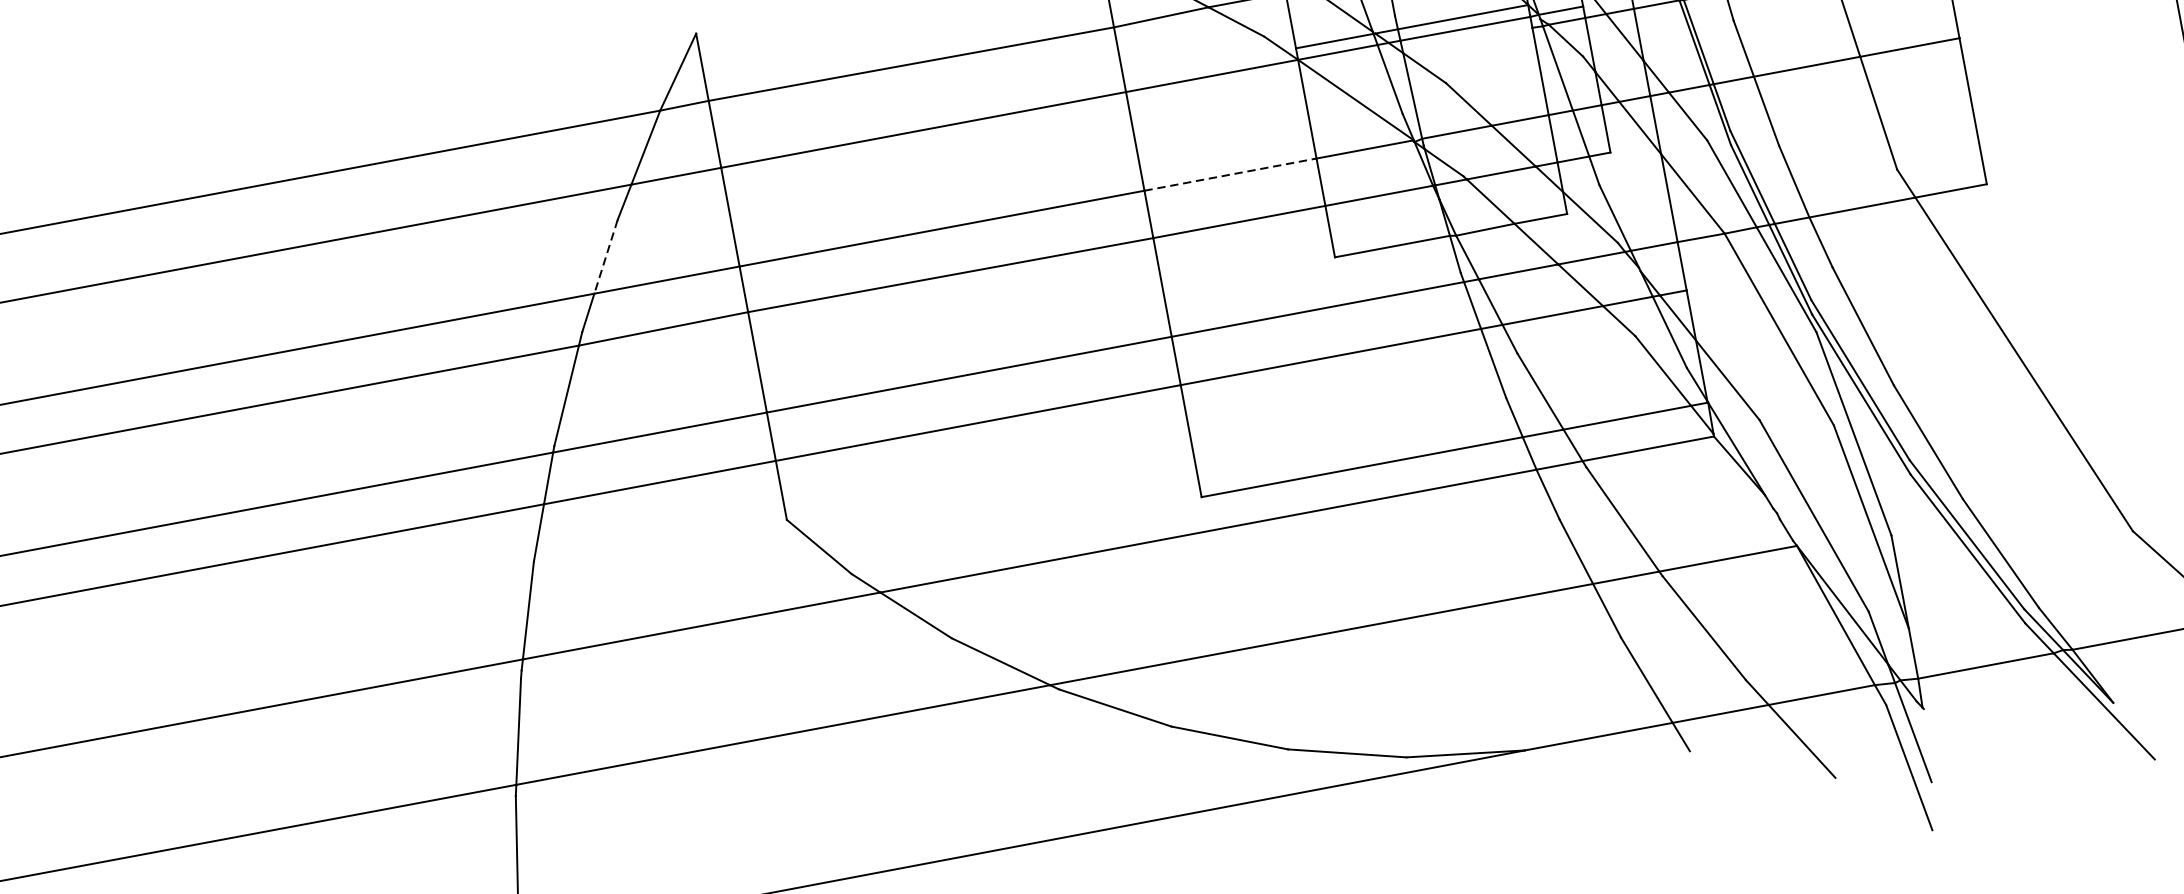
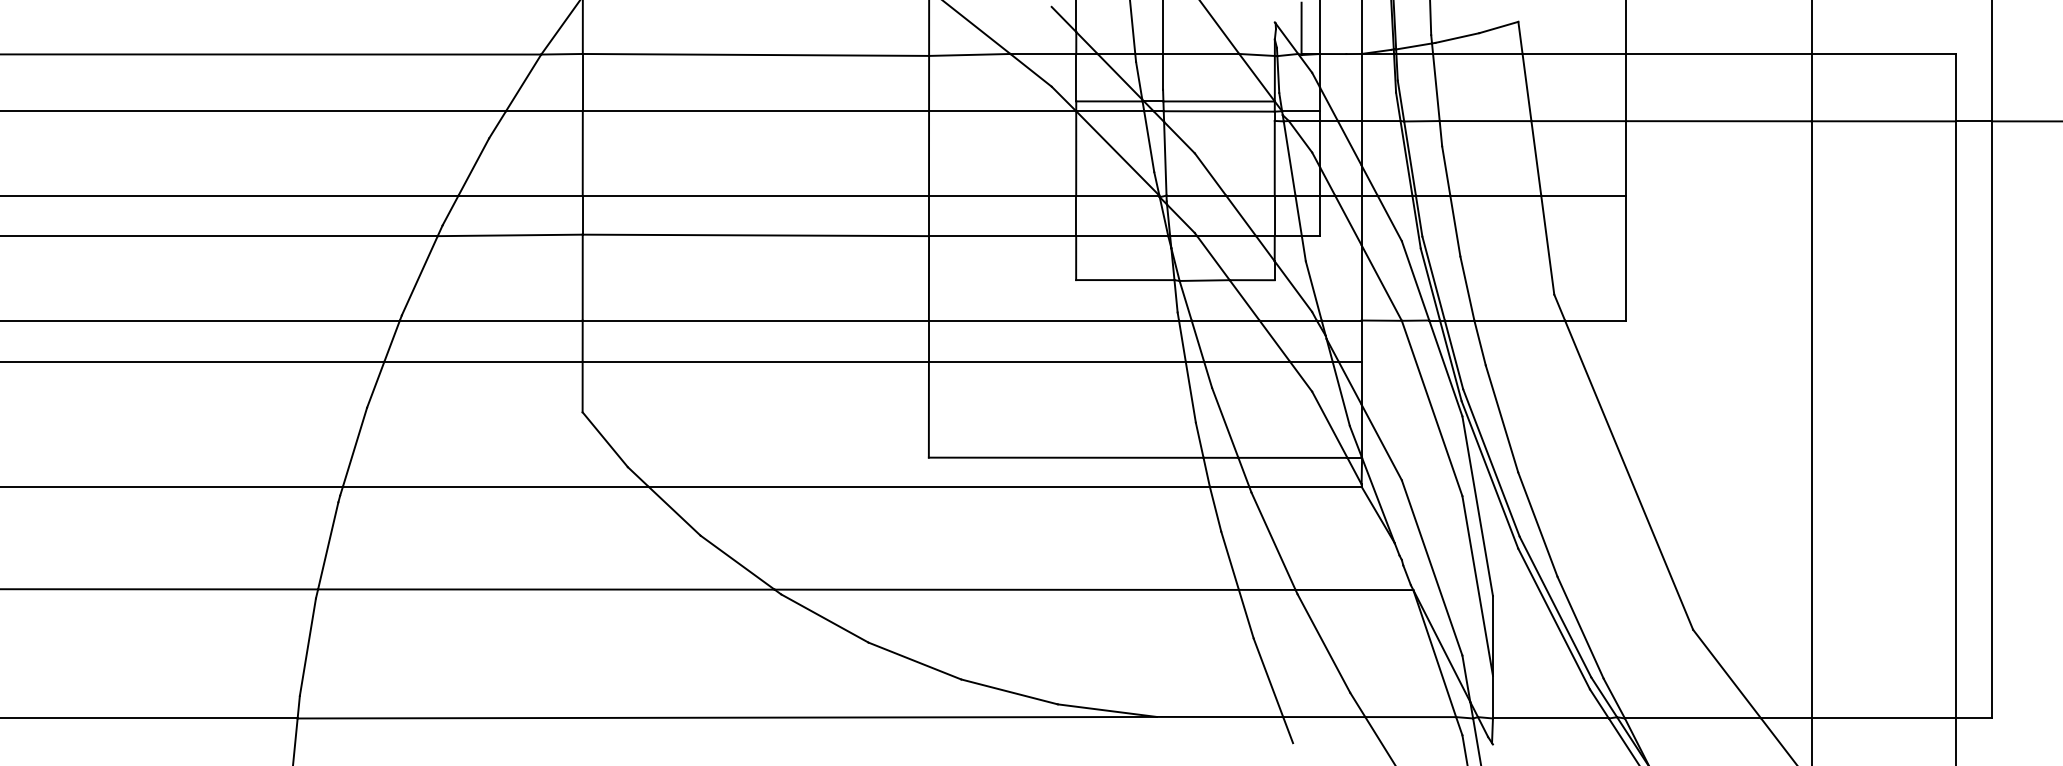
line: (1230, 174) -> (1002, 195), dashed -> solid
line: (605, 257) -> (473, 167), dashed -> solid

